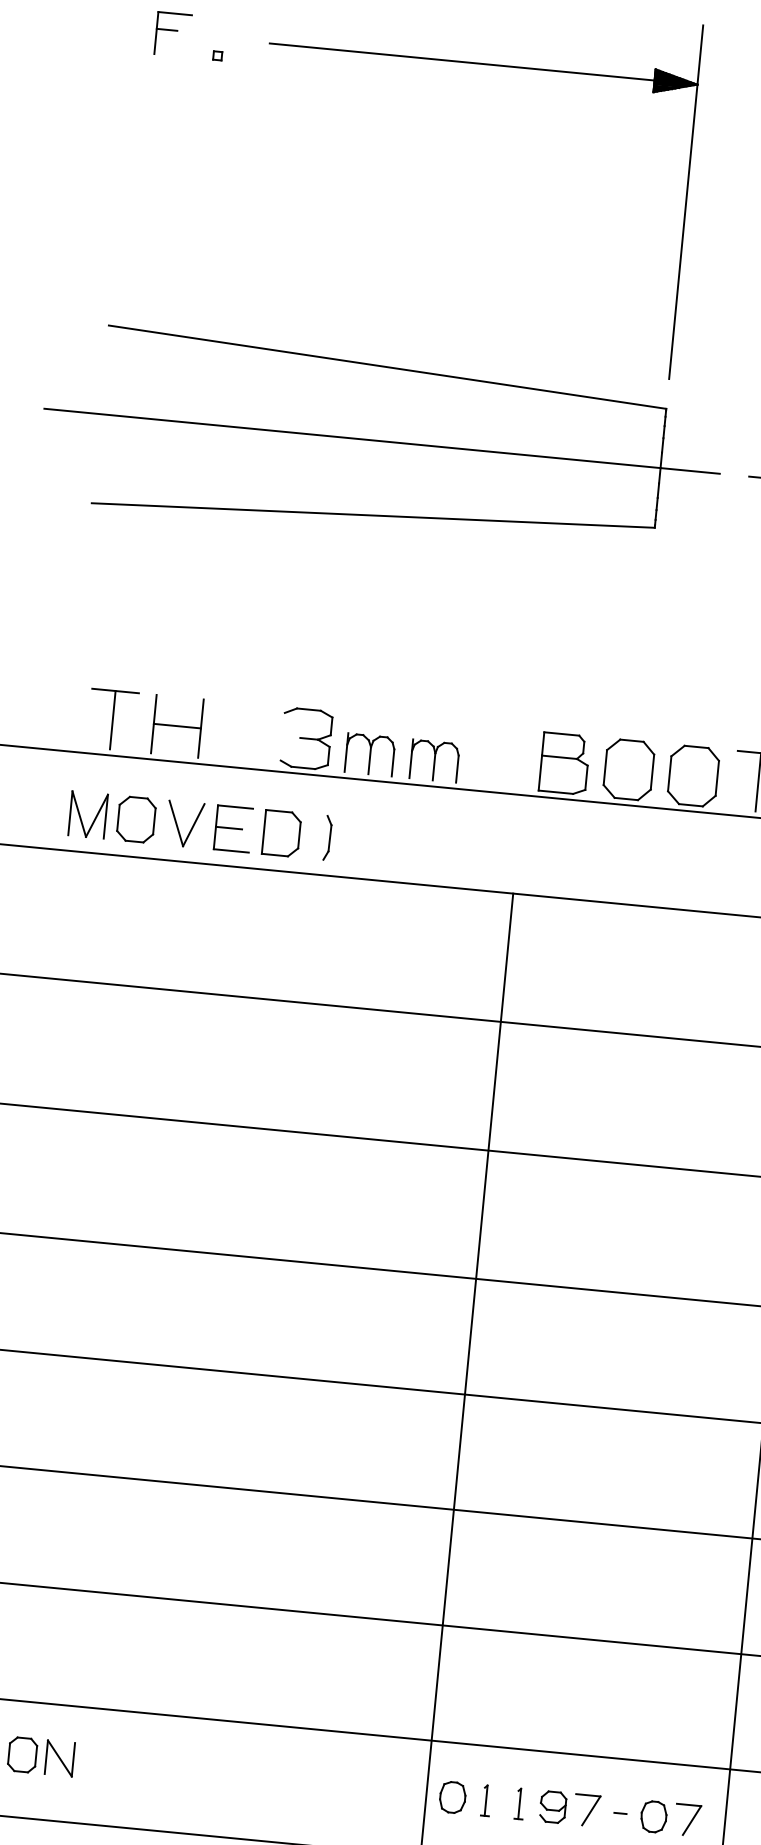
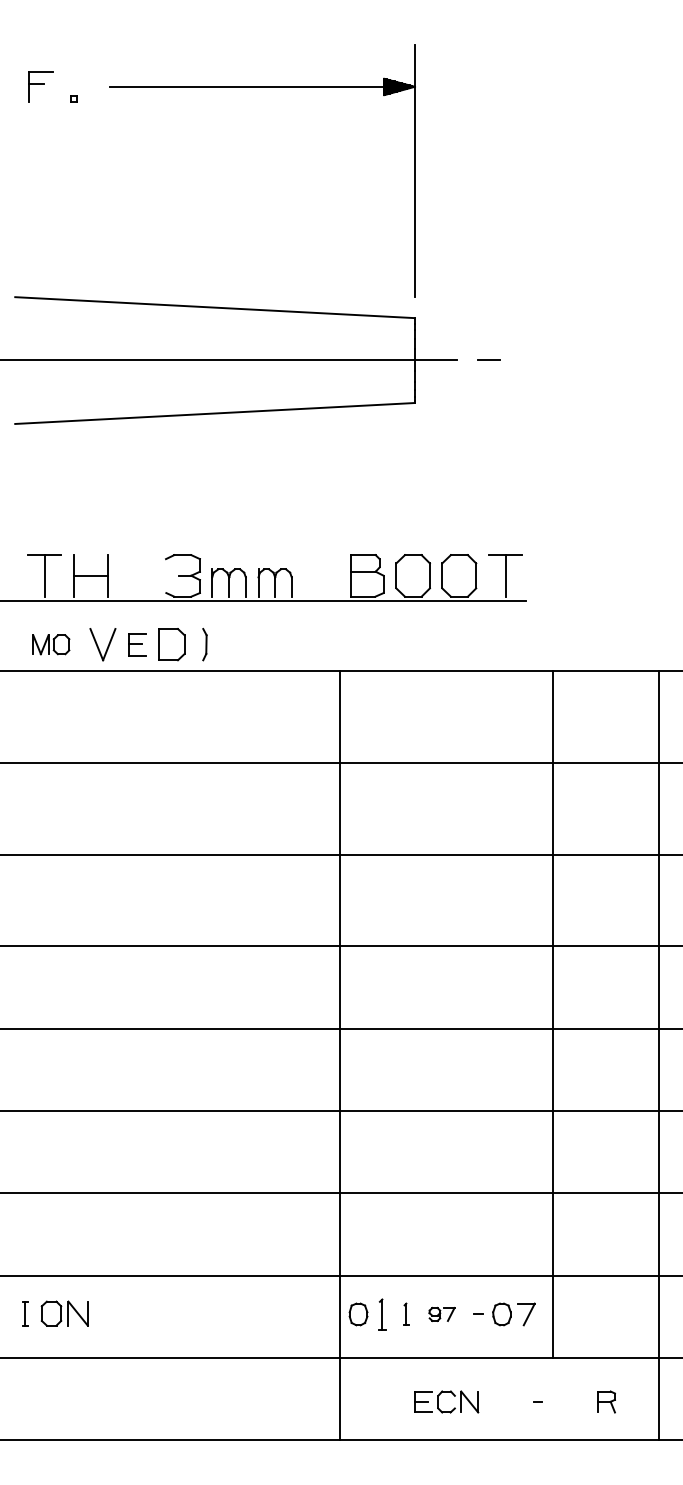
part: (112, 817) -> (51, 644), size x0.6
part: (233, 828) -> (137, 644), size x0.7
part: (486, 1799) -> (382, 1313), size x1.4
part: (569, 1808) -> (441, 1314), size x0.6

